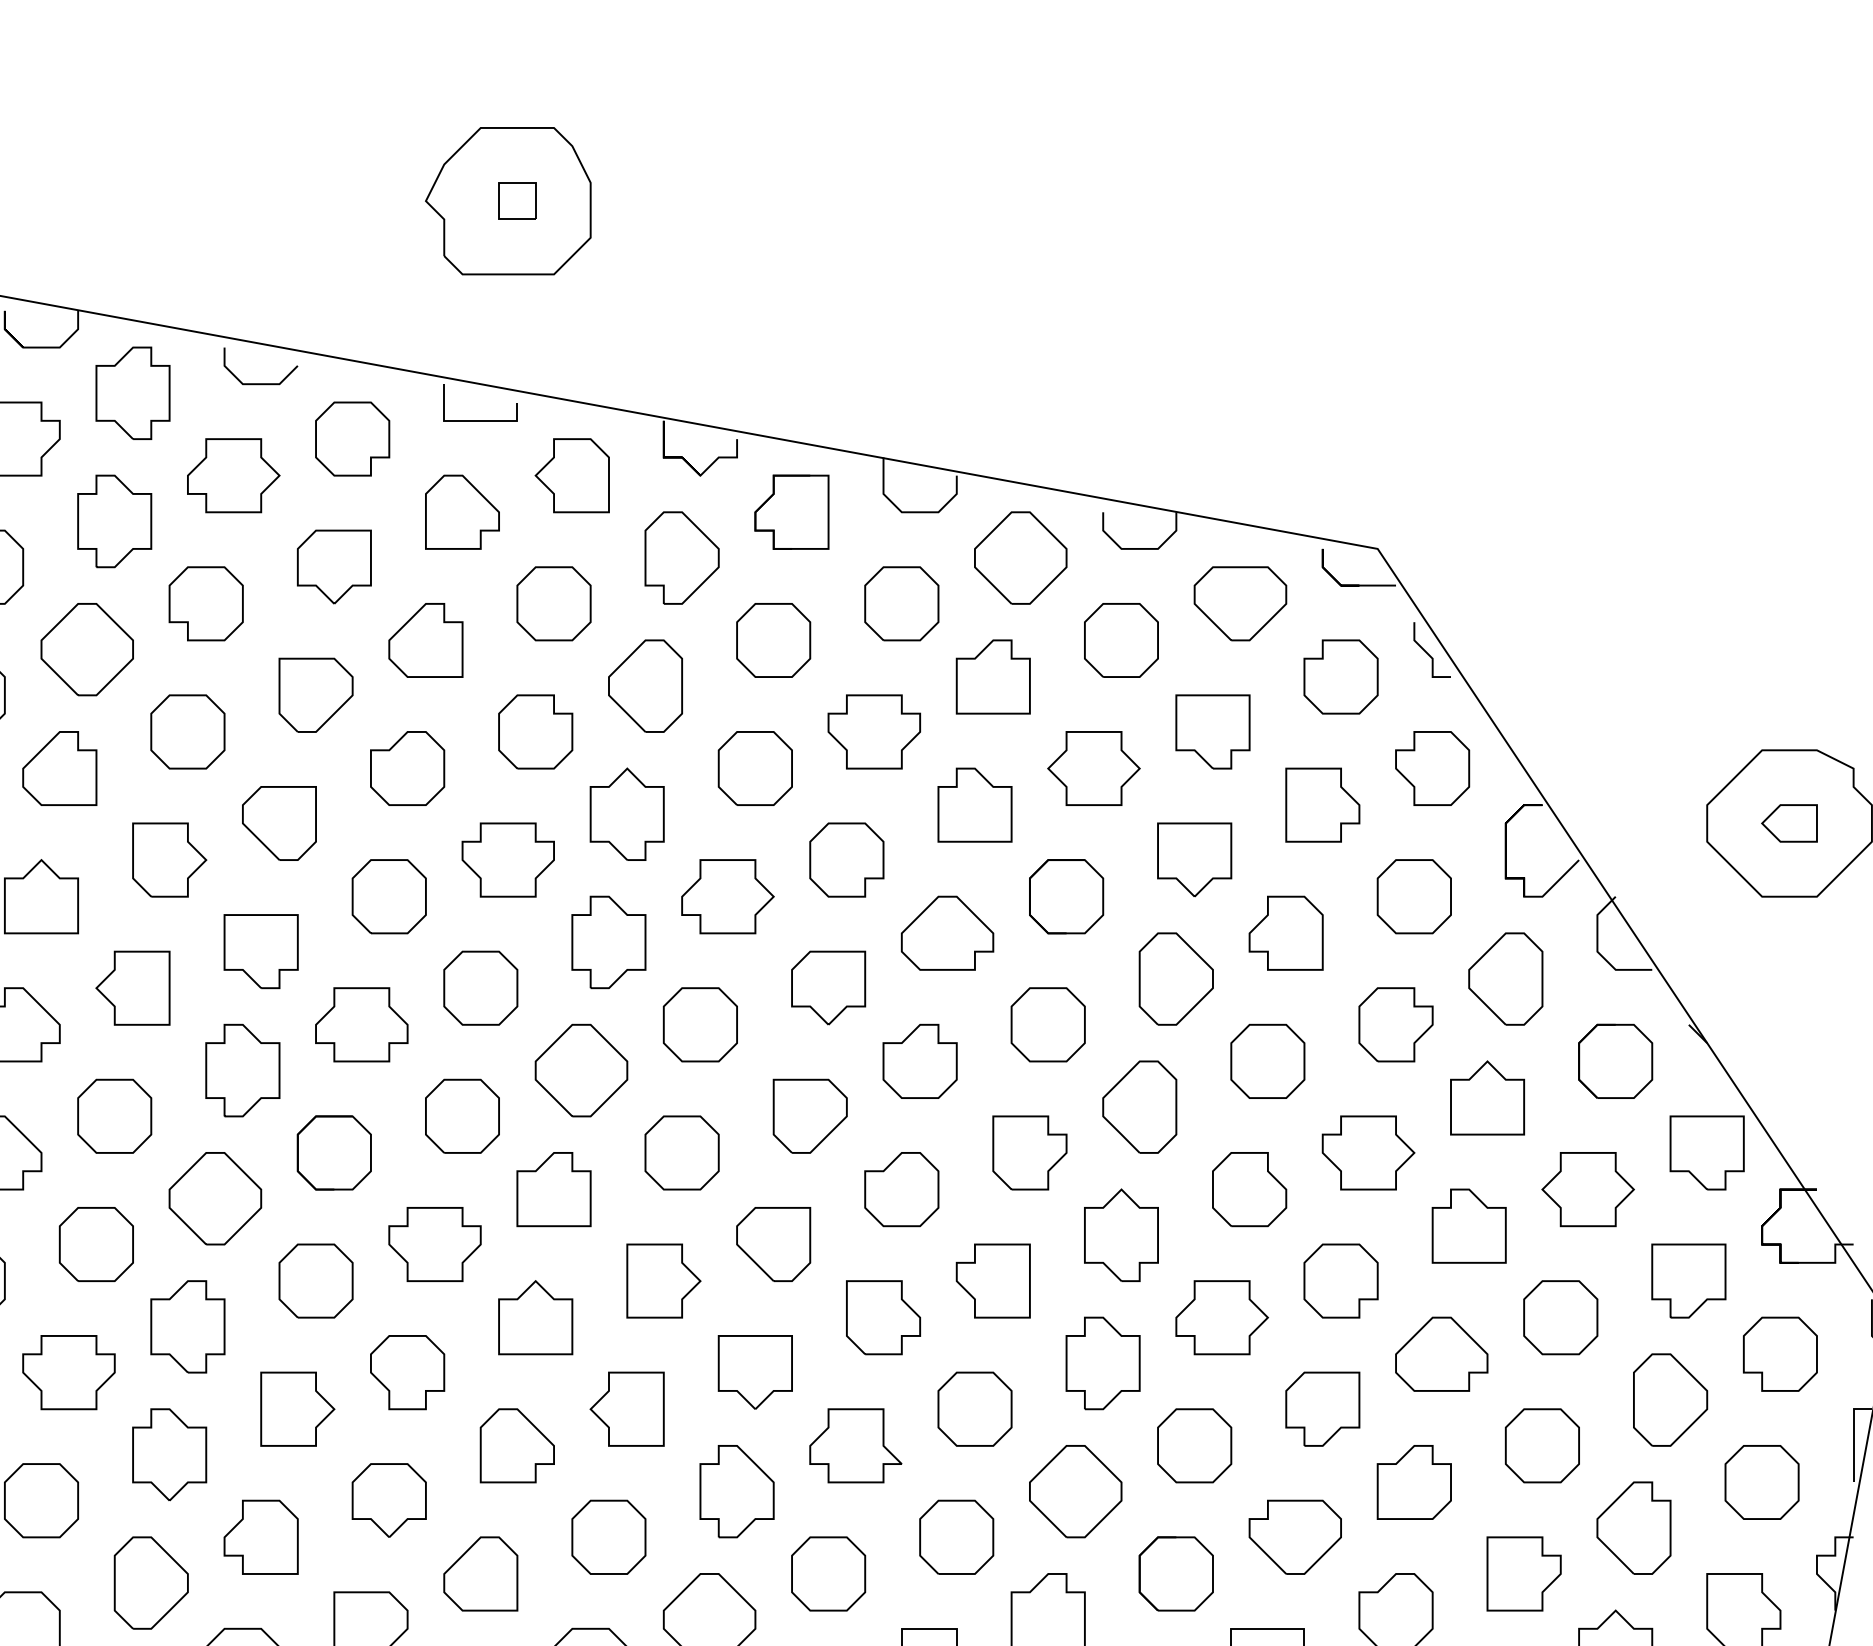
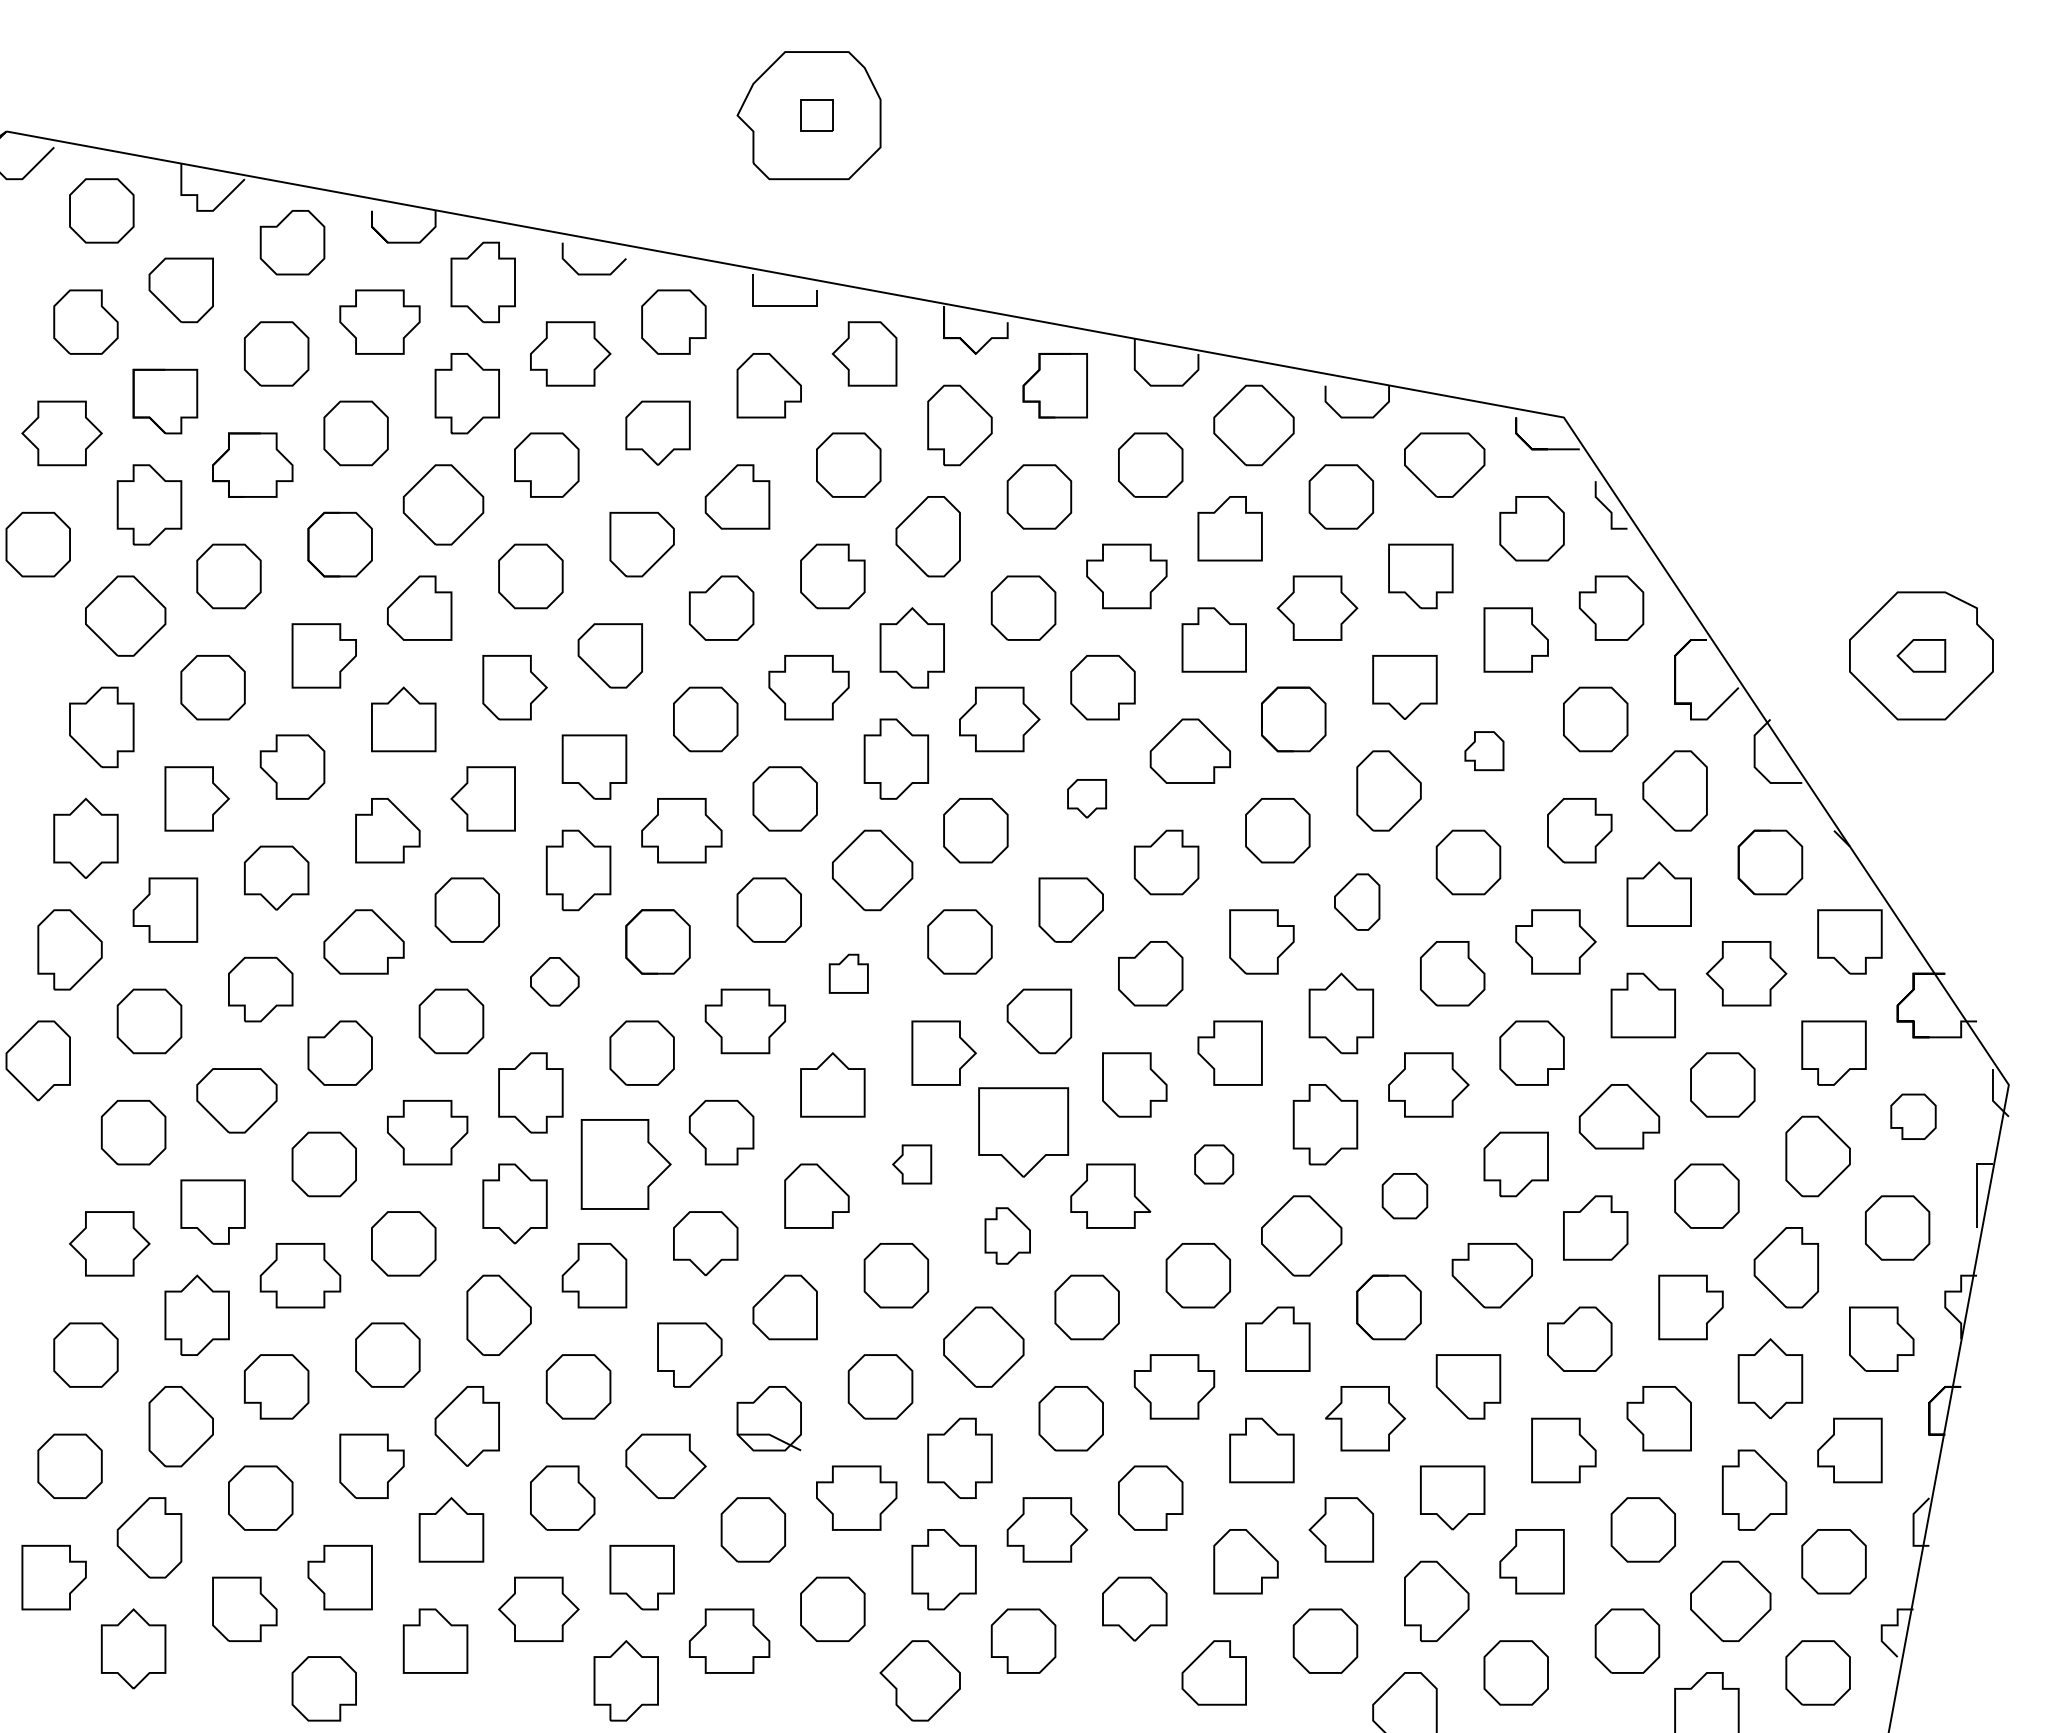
part: (1286, 932) -> (1484, 750), size x0.6
part: (827, 987) -> (1086, 798), size x0.6
part: (1138, 1106) -> (1356, 901), size x0.7
part: (553, 1189) -> (848, 973), size x0.6
part: (215, 1198) -> (554, 981), size x0.6
part: (1780, 1354) -> (1913, 1116), size x0.7
part: (755, 1372) -> (1023, 1132), size x1.4
part: (298, 1409) -> (626, 1164), size x1.4
part: (626, 1409) -> (911, 1164), size x0.6
part: (974, 1409) -> (1213, 1164), size x0.6
part: (1194, 1444) -> (1404, 1195), size x0.7
part: (736, 1491) -> (1007, 1235), size x0.7

